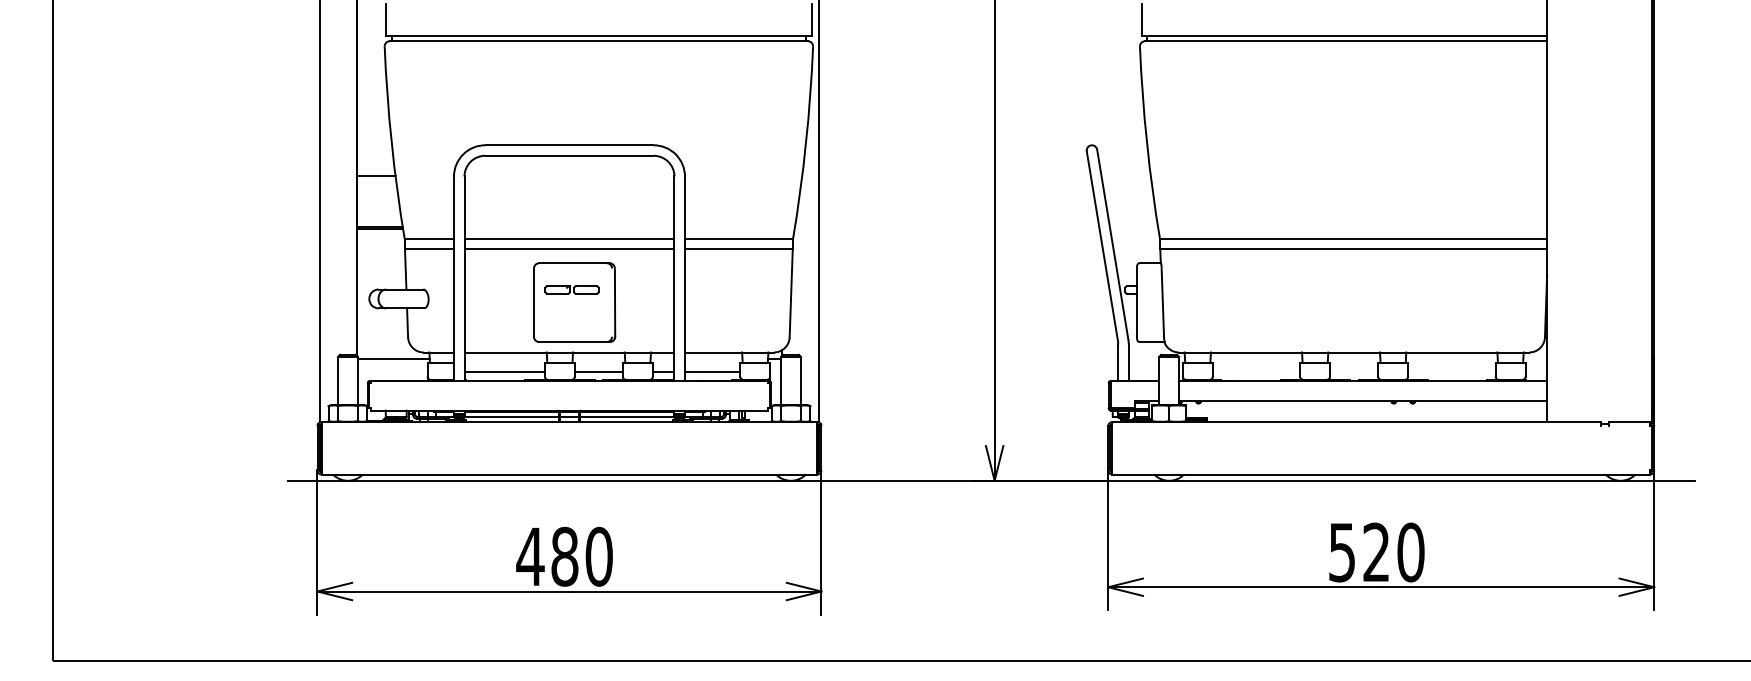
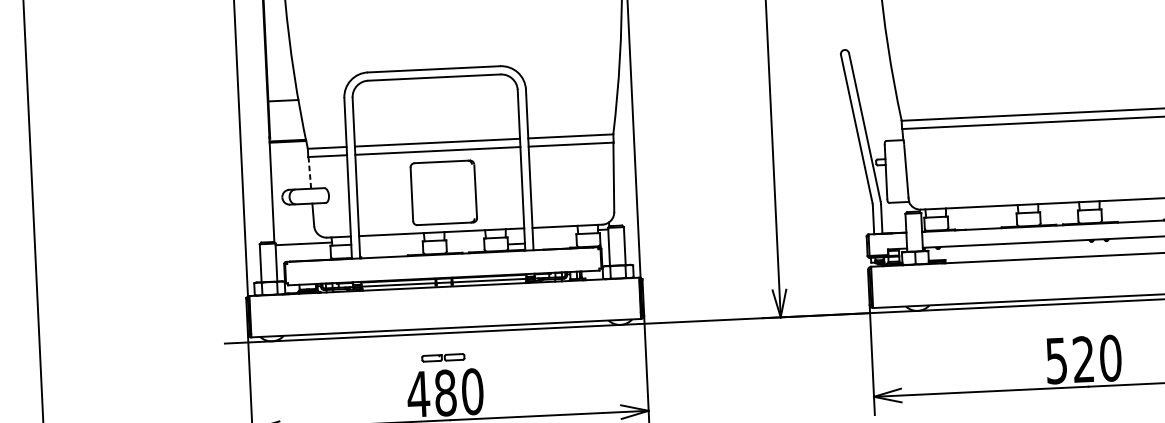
line: (405, 269) -> (309, 173), solid -> dashed
part: (571, 289) -> (442, 357), moved
line: (504, 371) -> (391, 249), removed
line: (598, 371) -> (465, 246), removed
line: (712, 371) -> (554, 241), removed

